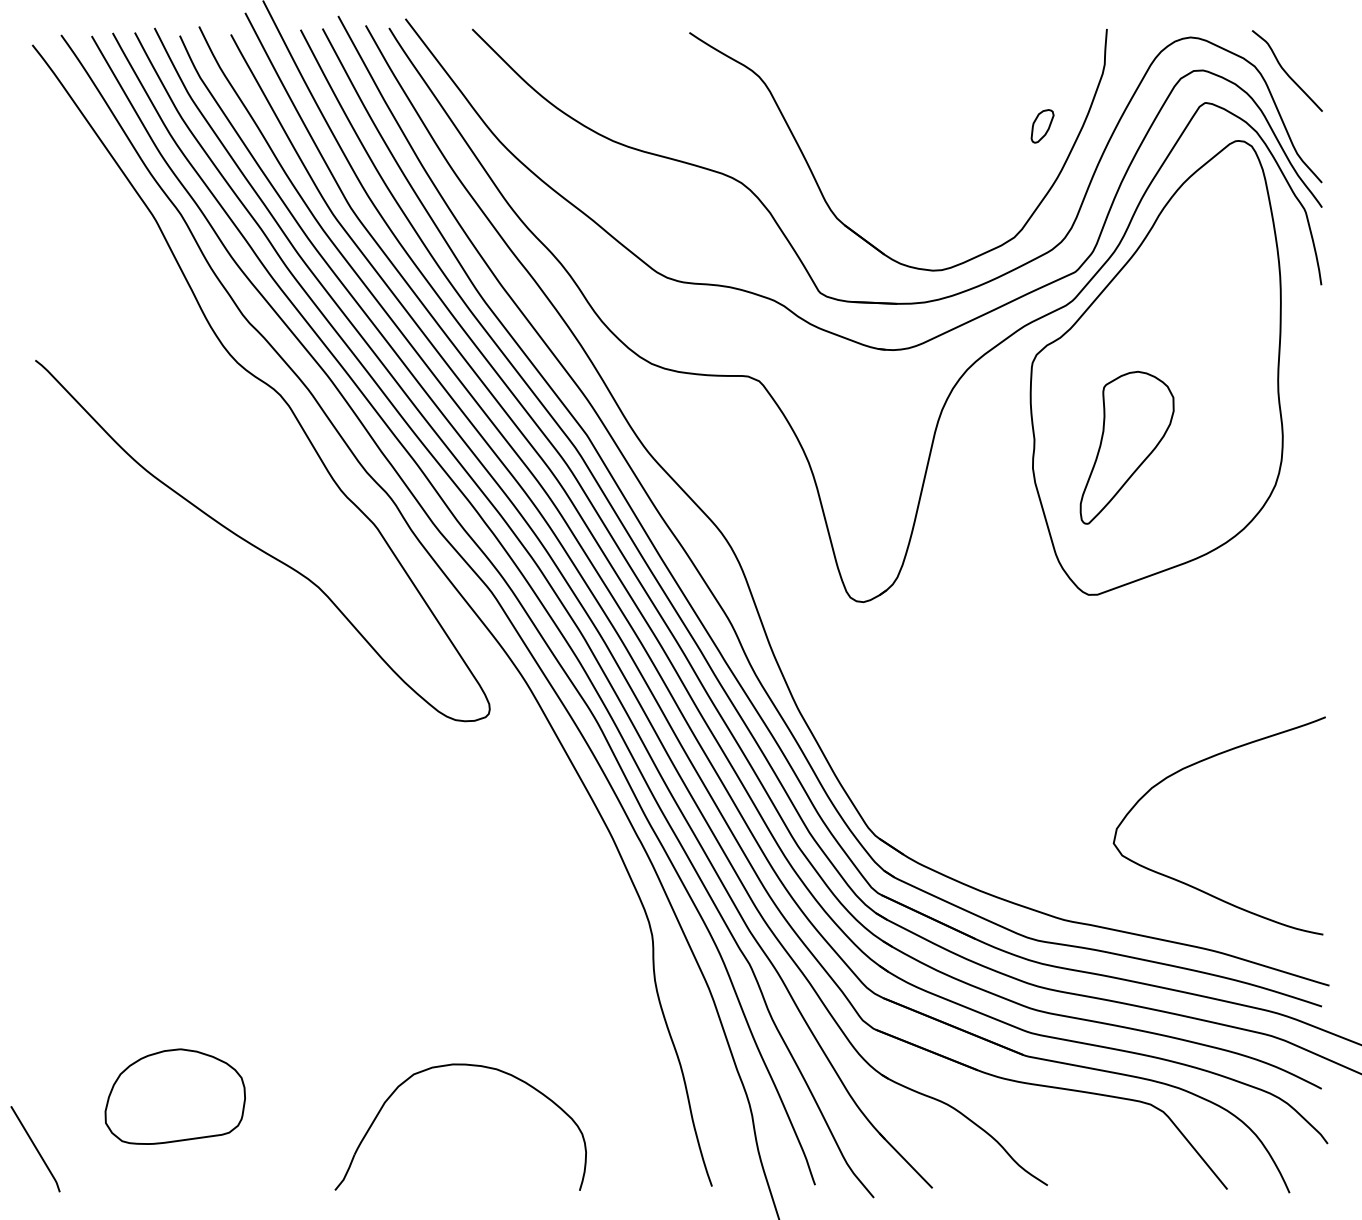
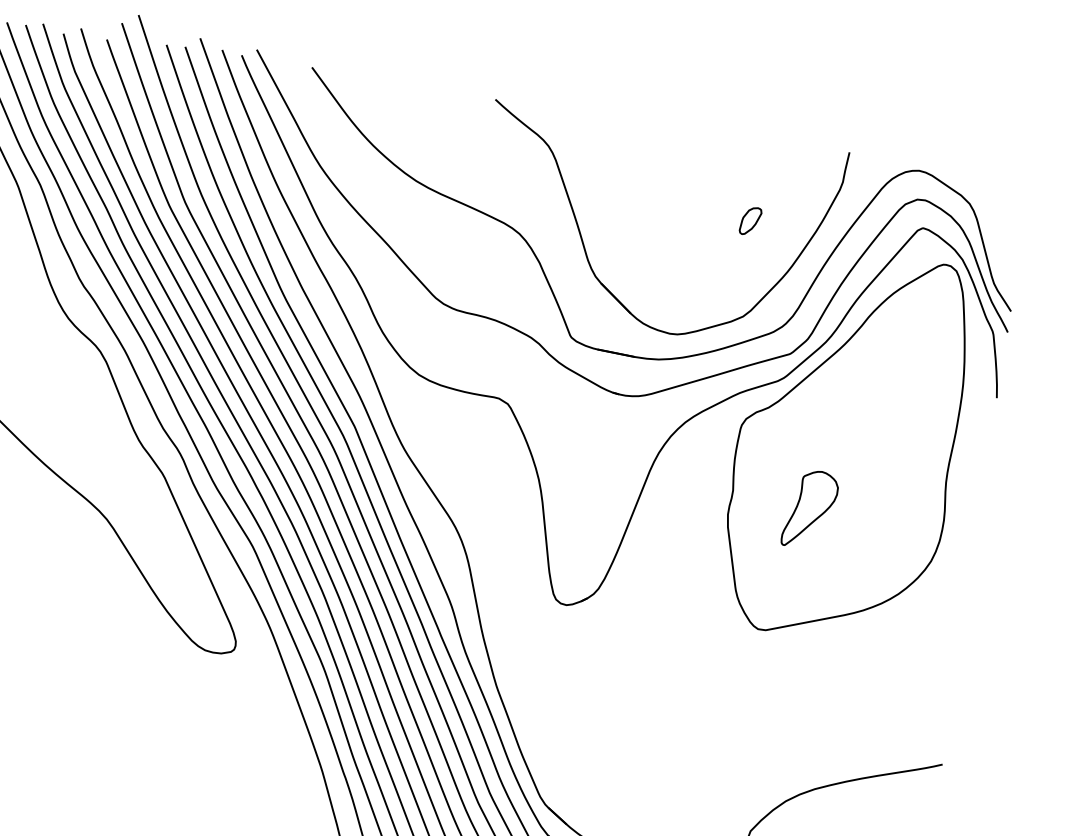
curve: (1285, 70) -> (995, 211), removed
part: (1042, 126) -> (750, 221), moved
part: (1126, 447) -> (809, 509), size x0.6

